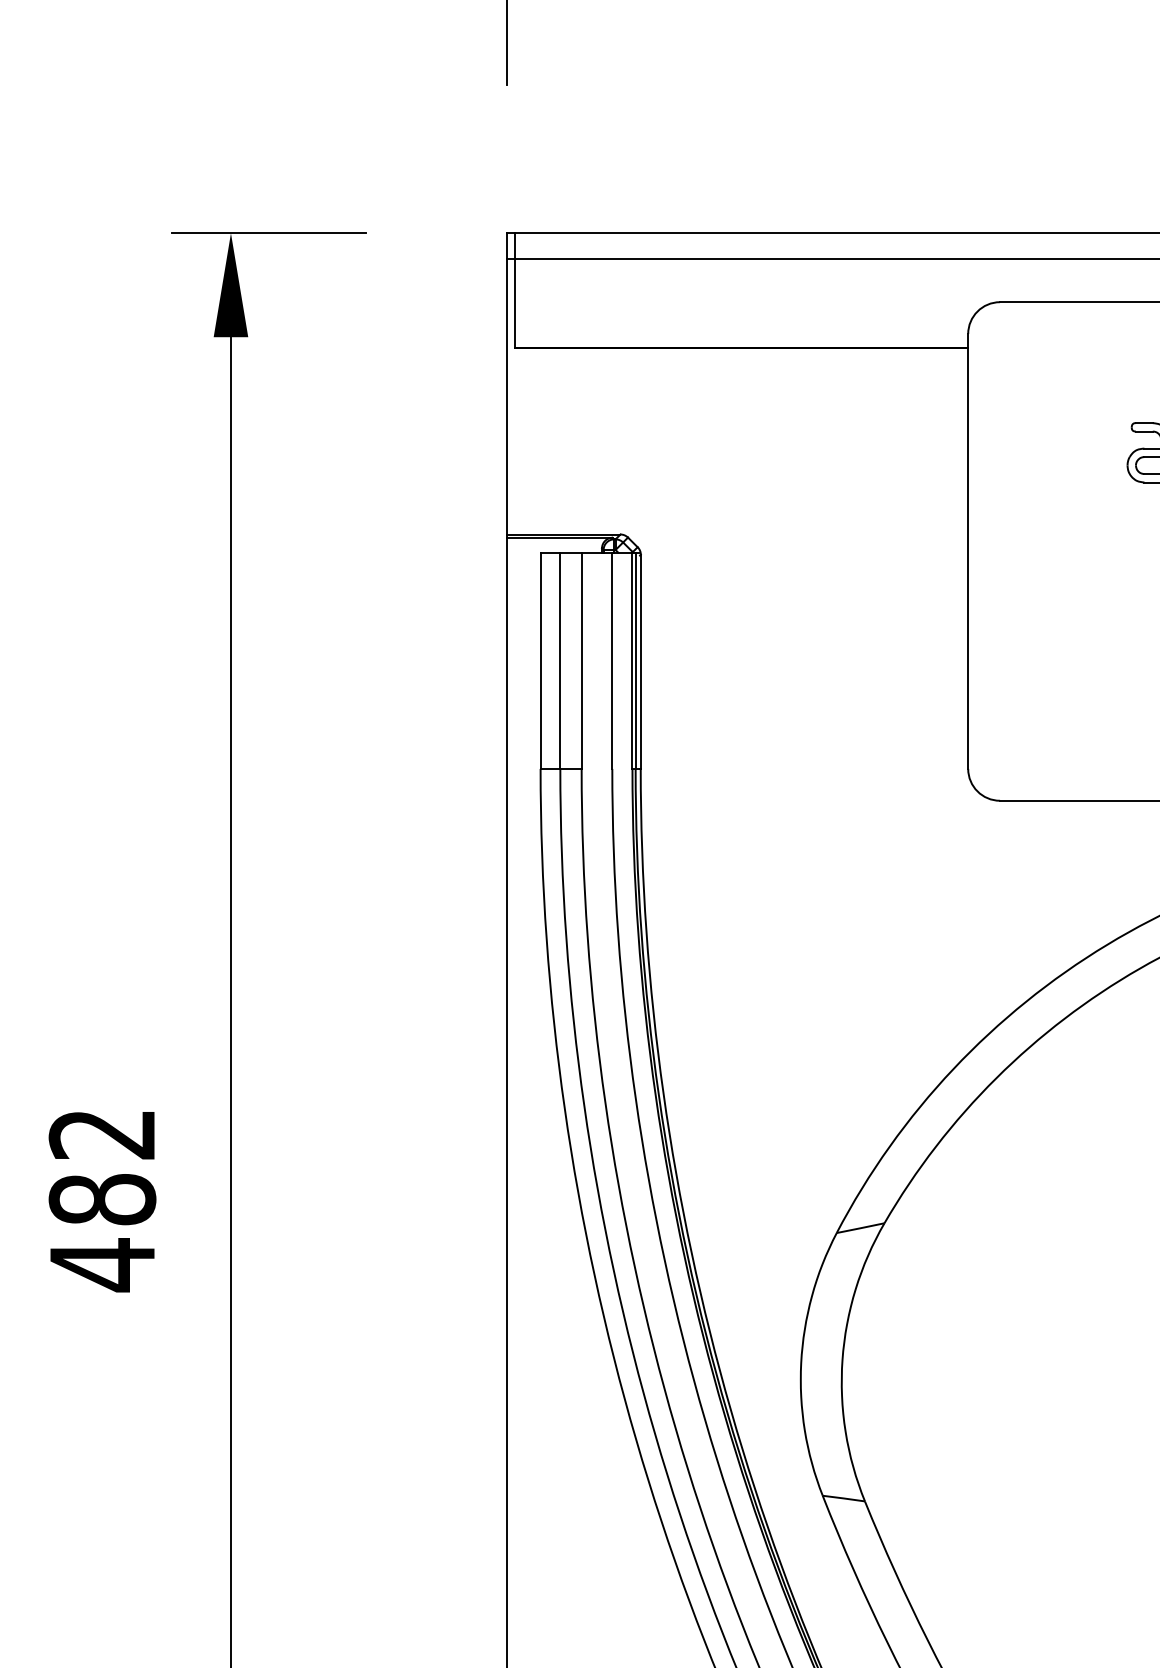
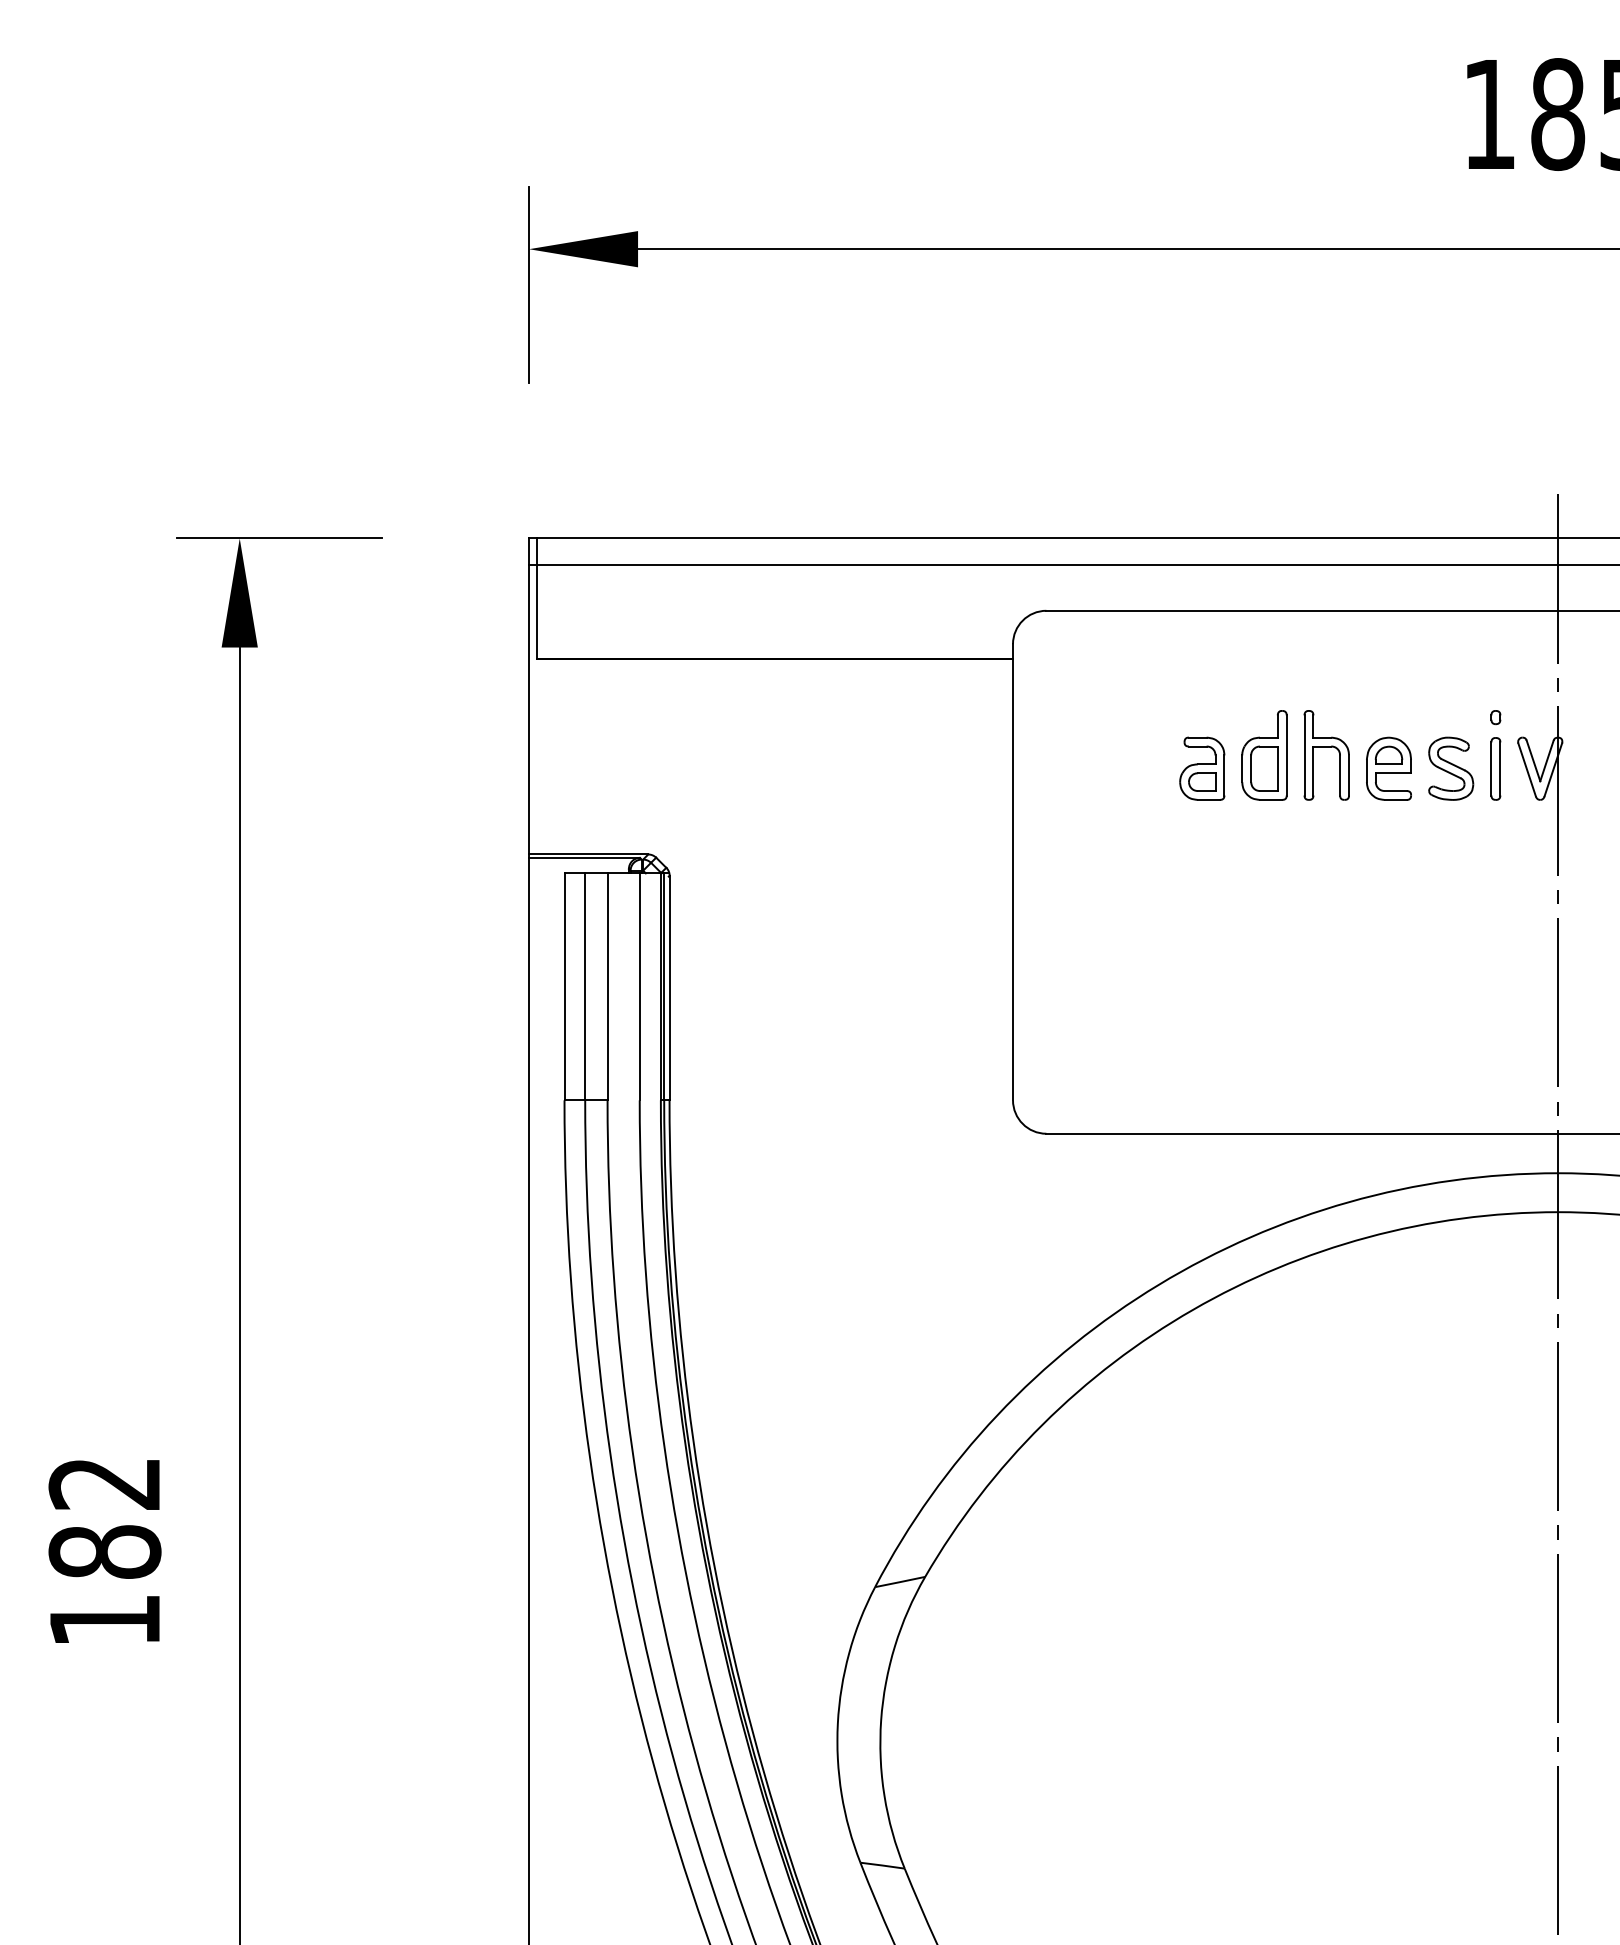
text: (102, 1264) -> (104, 1620), 482 -> 182

